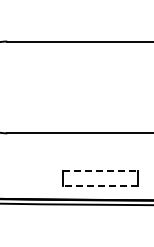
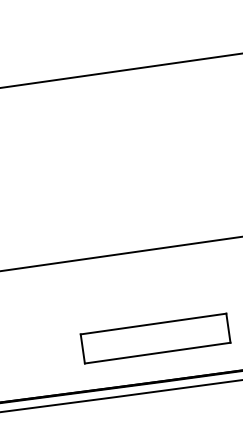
line: (101, 170) -> (155, 323), dashed -> solid
line: (100, 185) -> (157, 352), dashed -> solid

